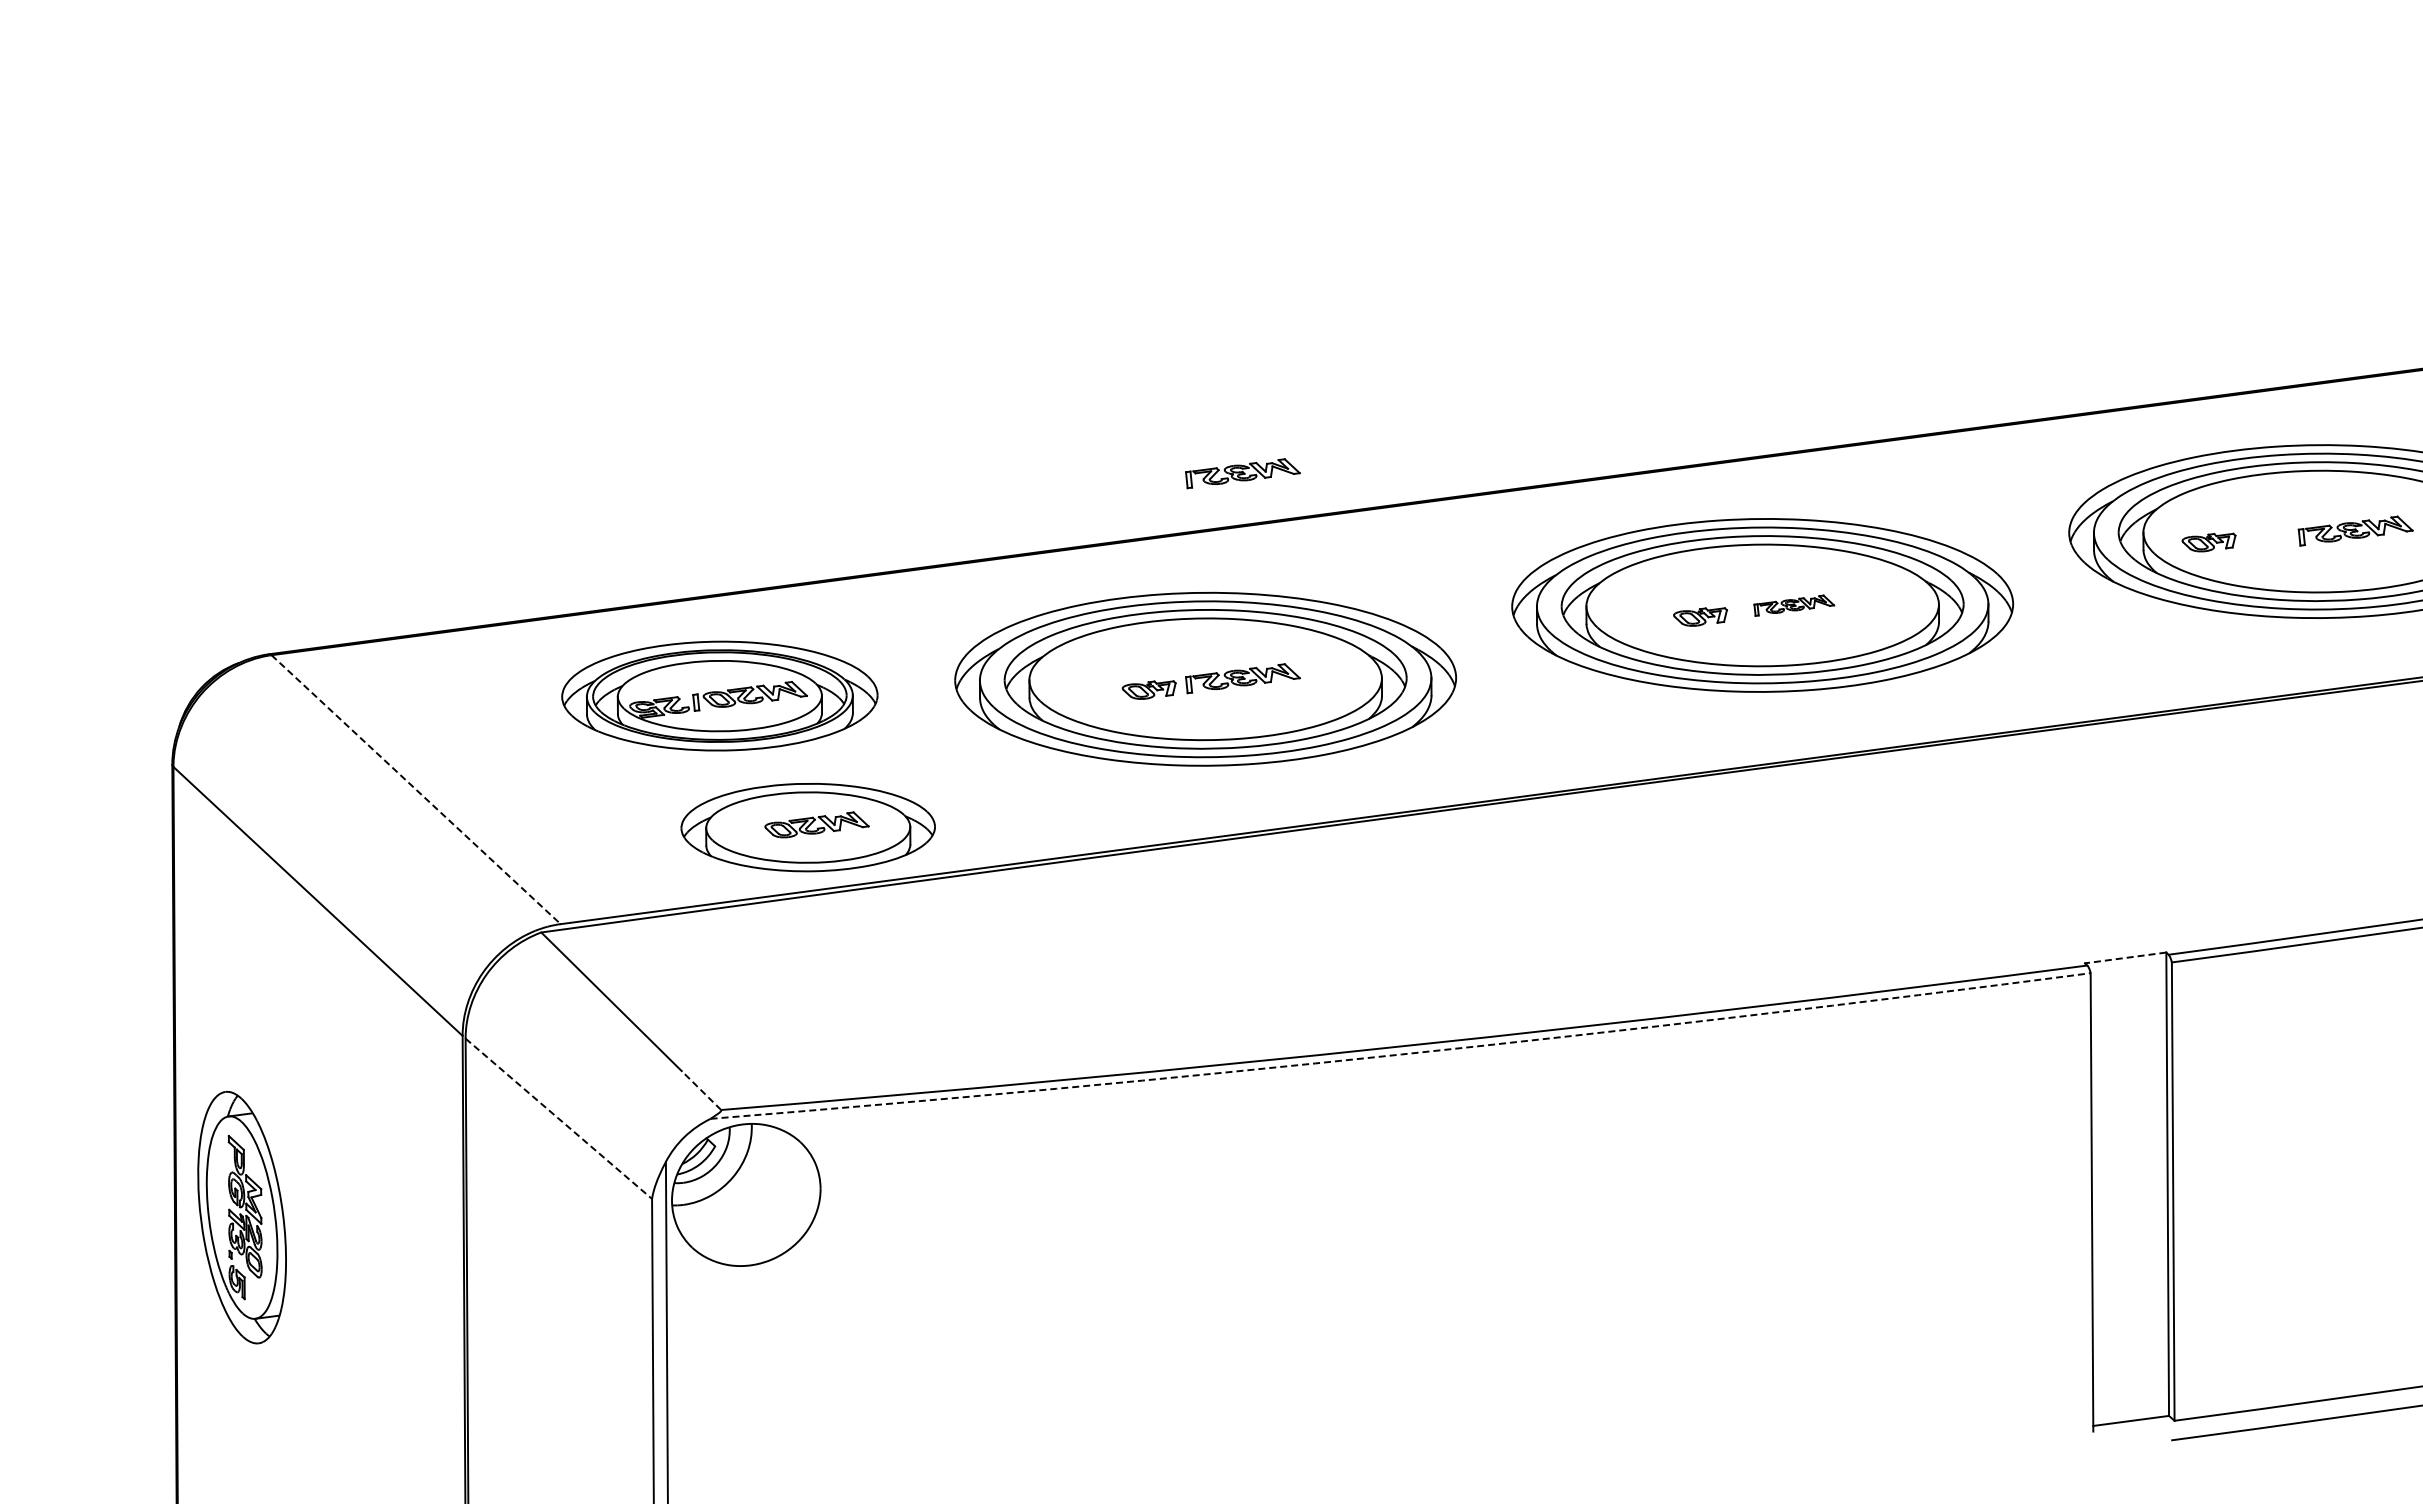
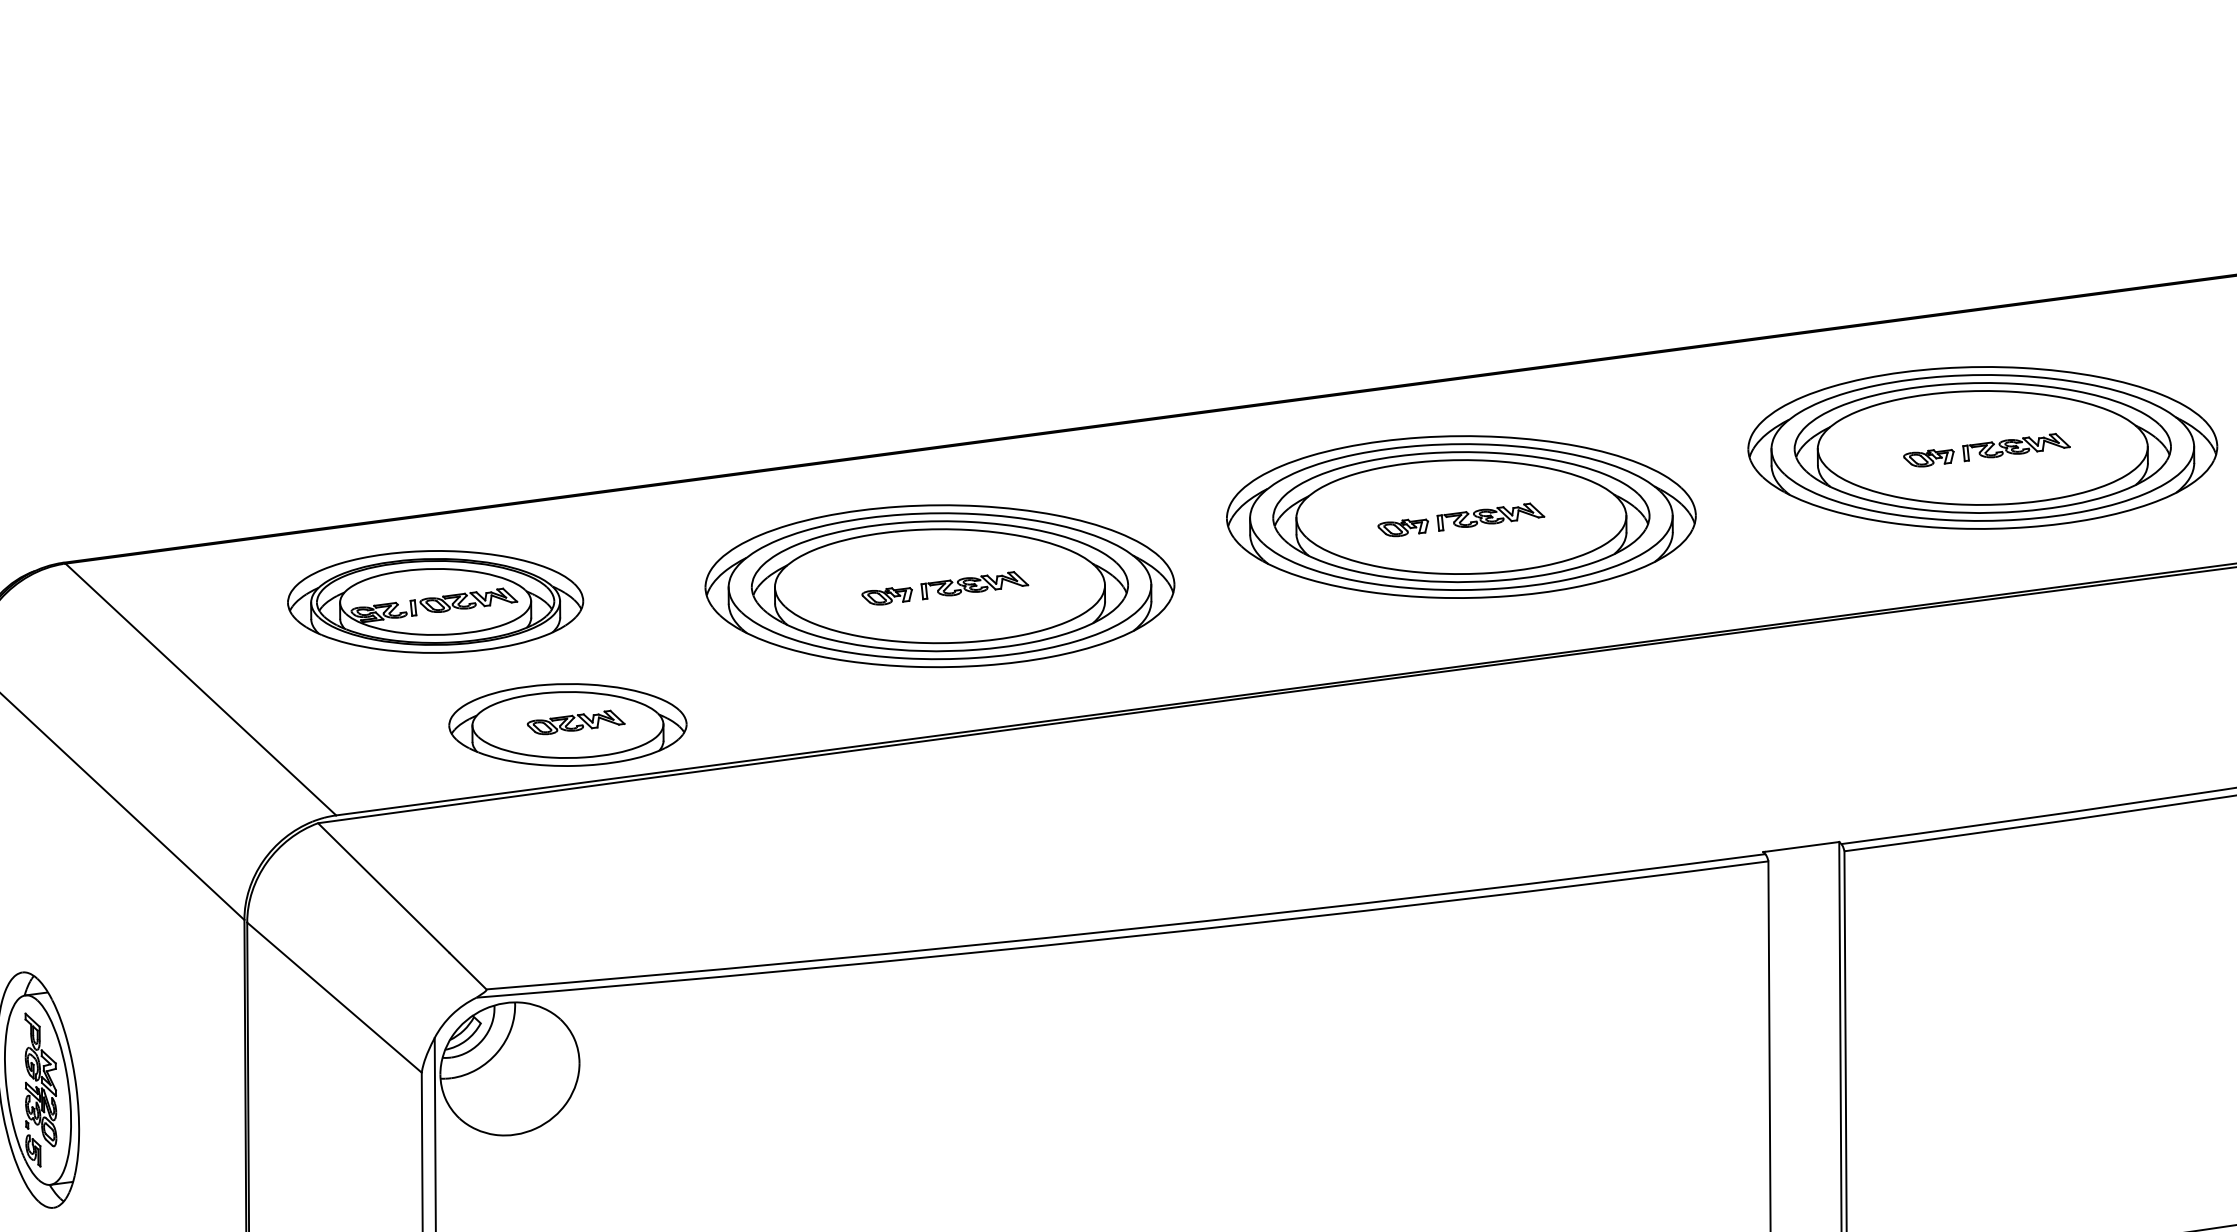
part: (1242, 473) -> (974, 393), removed
part: (2208, 542) -> (1928, 458), moved
part: (1794, 605) -> (1491, 517), size x1.43
part: (719, 695) -> (435, 601), moved
line: (416, 790) -> (201, 690), dashed -> solid
line: (2126, 957) -> (1801, 846), dashed -> solid
arc: (1401, 1054) -> (1123, 937), dashed -> solid
line: (701, 1090) -> (468, 971), dashed -> solid
line: (558, 1118) -> (334, 997), dashed -> solid

